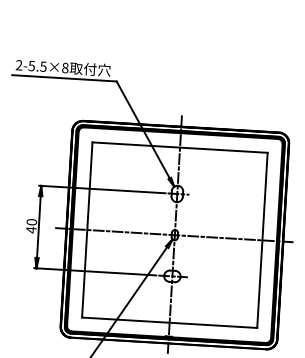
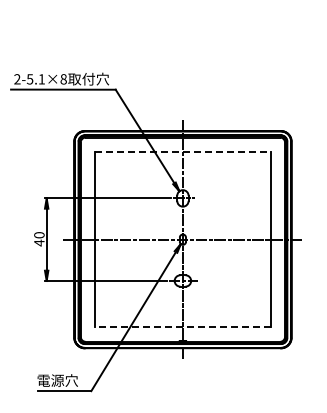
text: (43, 66) -> (41, 79), 2-5.5×8 -> 2-5.1×8
line: (179, 147) -> (182, 151), solid -> dashed
line: (169, 322) -> (182, 327), solid -> dashed

